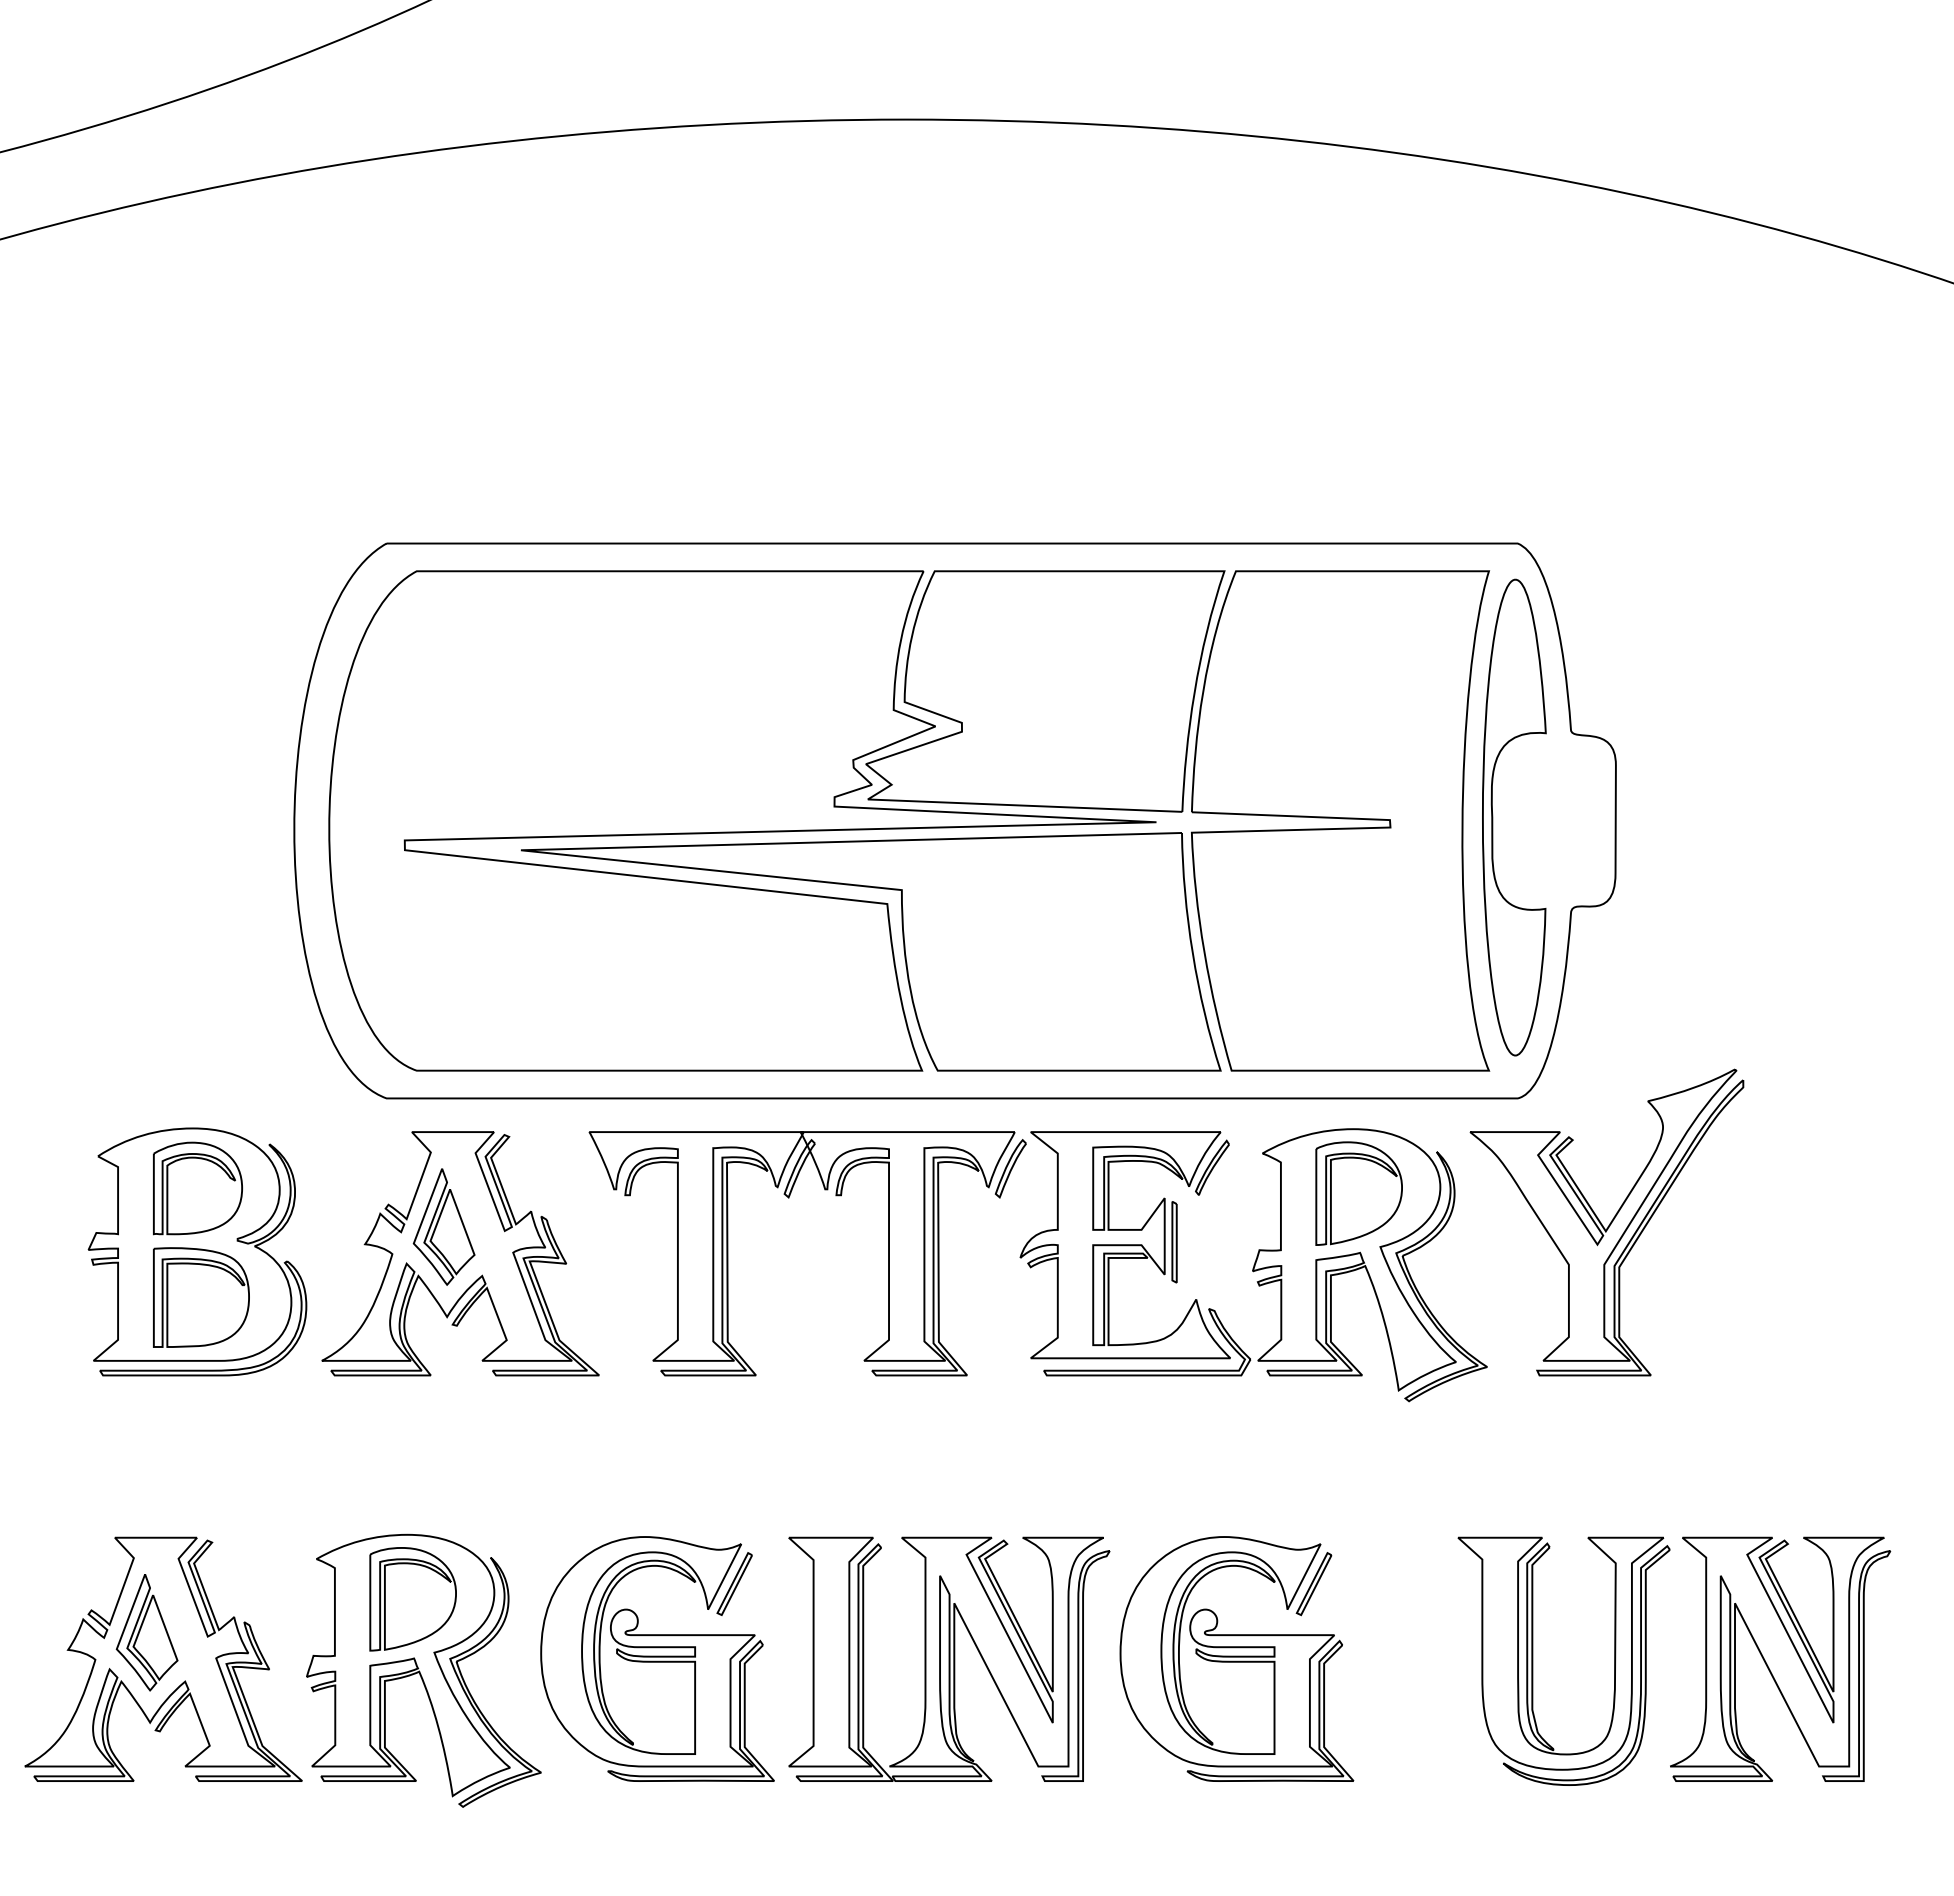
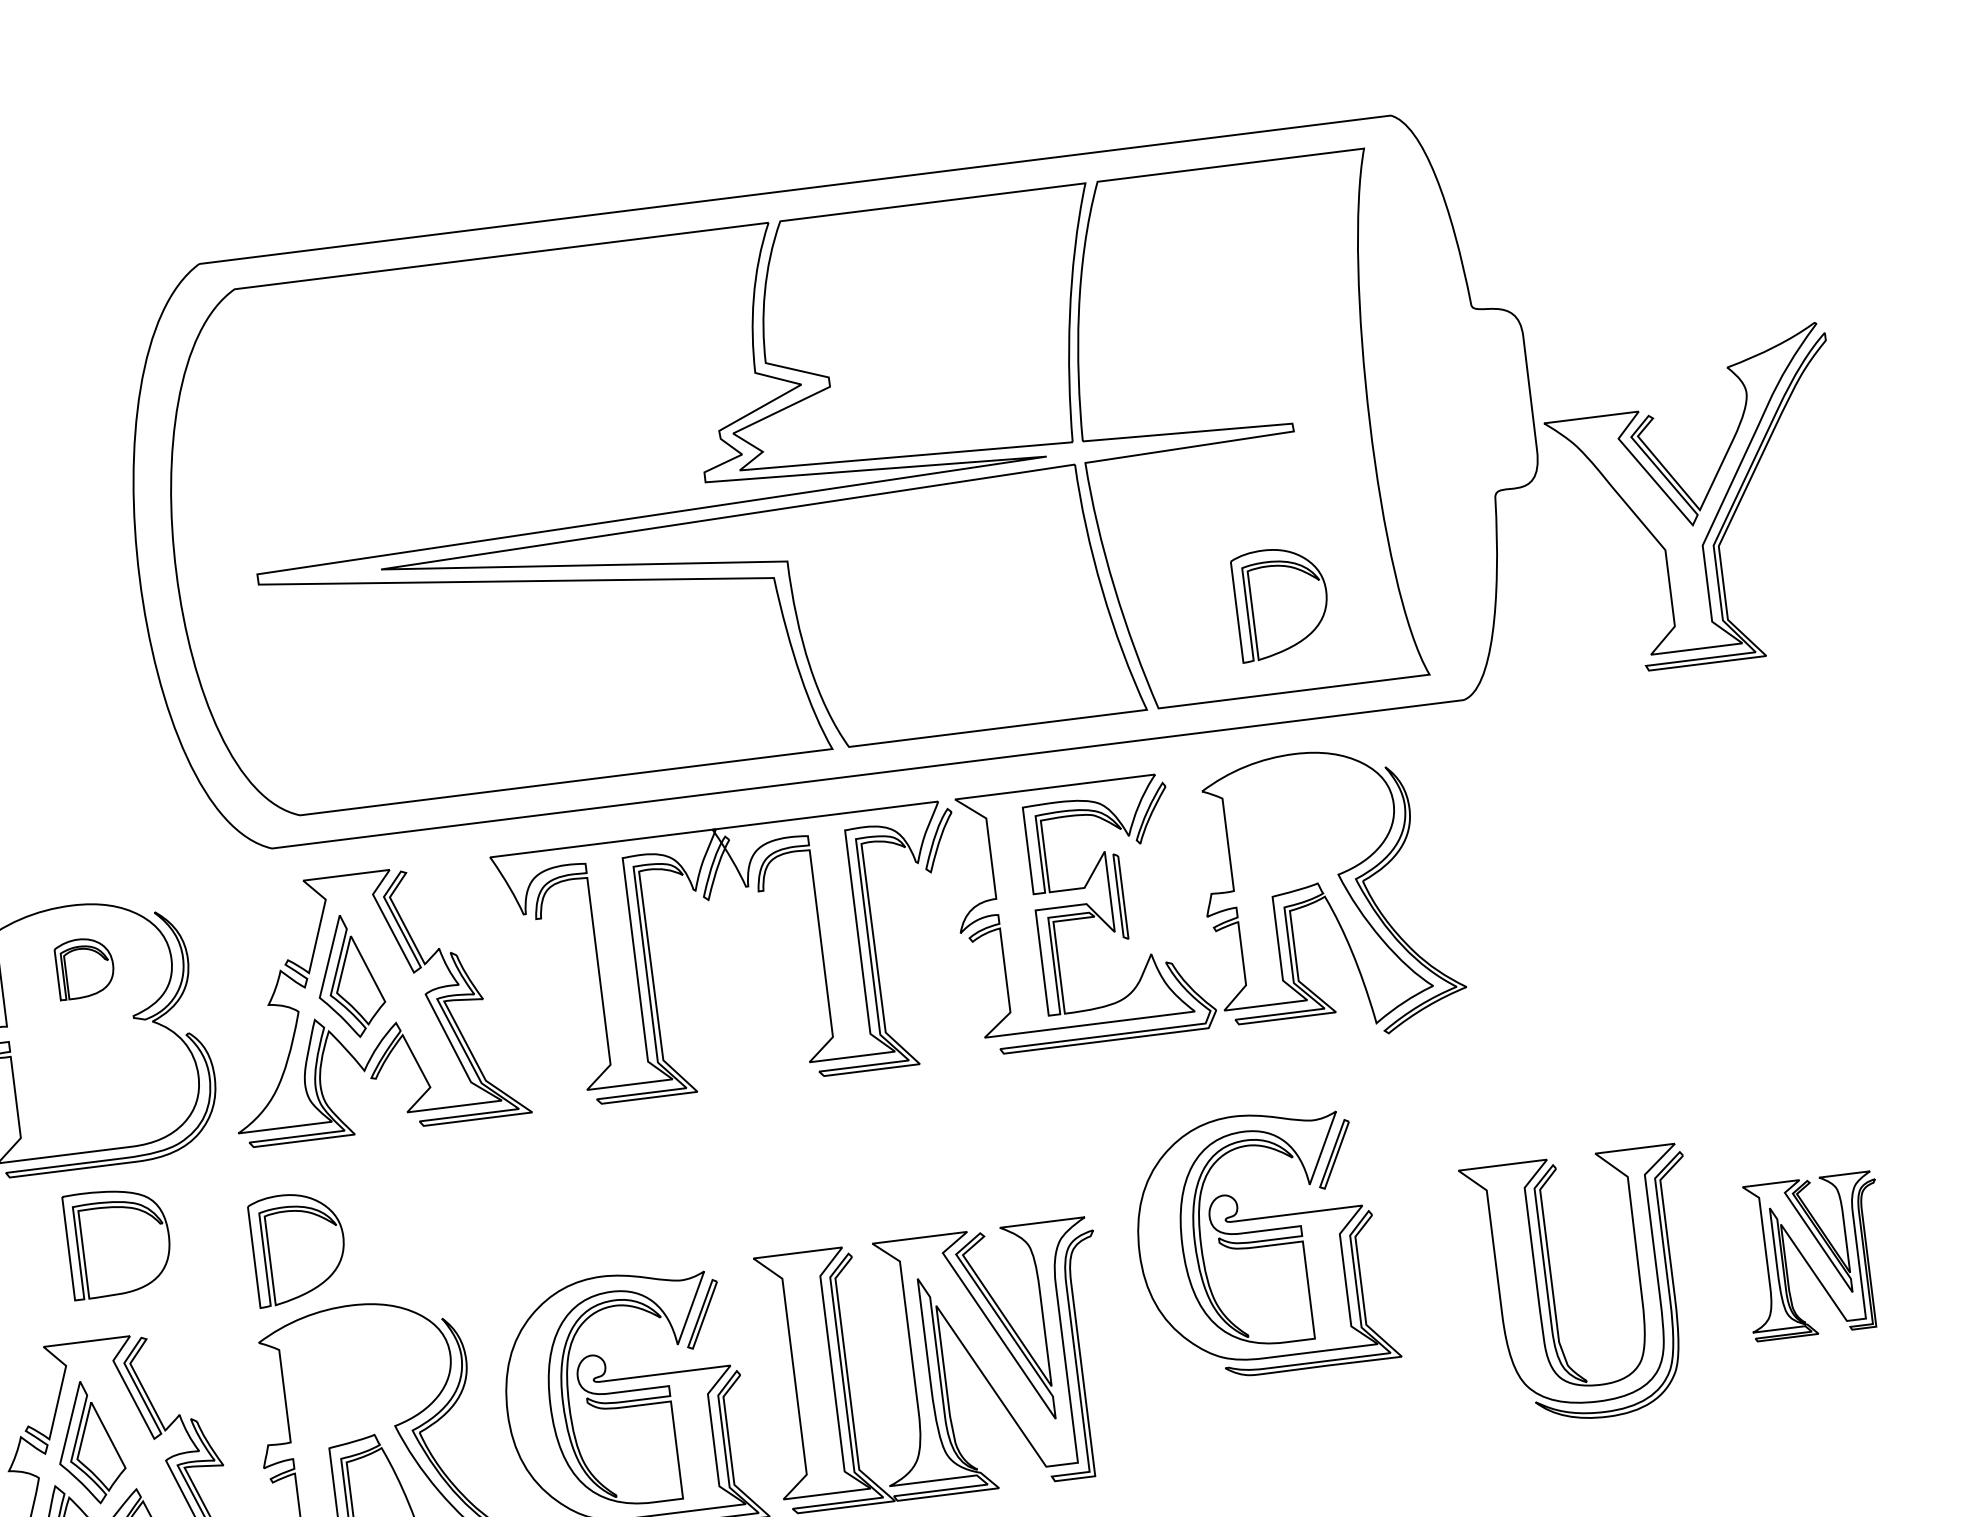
part: (1493, 817) -> (1401, 407), removed
part: (197, 1188) -> (84, 968), size x0.6
part: (1358, 1193) -> (1281, 603), moved
part: (1606, 1222) -> (1699, 500), moved
part: (201, 1297) -> (118, 1242), moved
part: (412, 1599) -> (298, 1248), moved
part: (1236, 1658) -> (1262, 1242), moved
part: (1780, 1658) -> (1813, 1255), size x0.6

